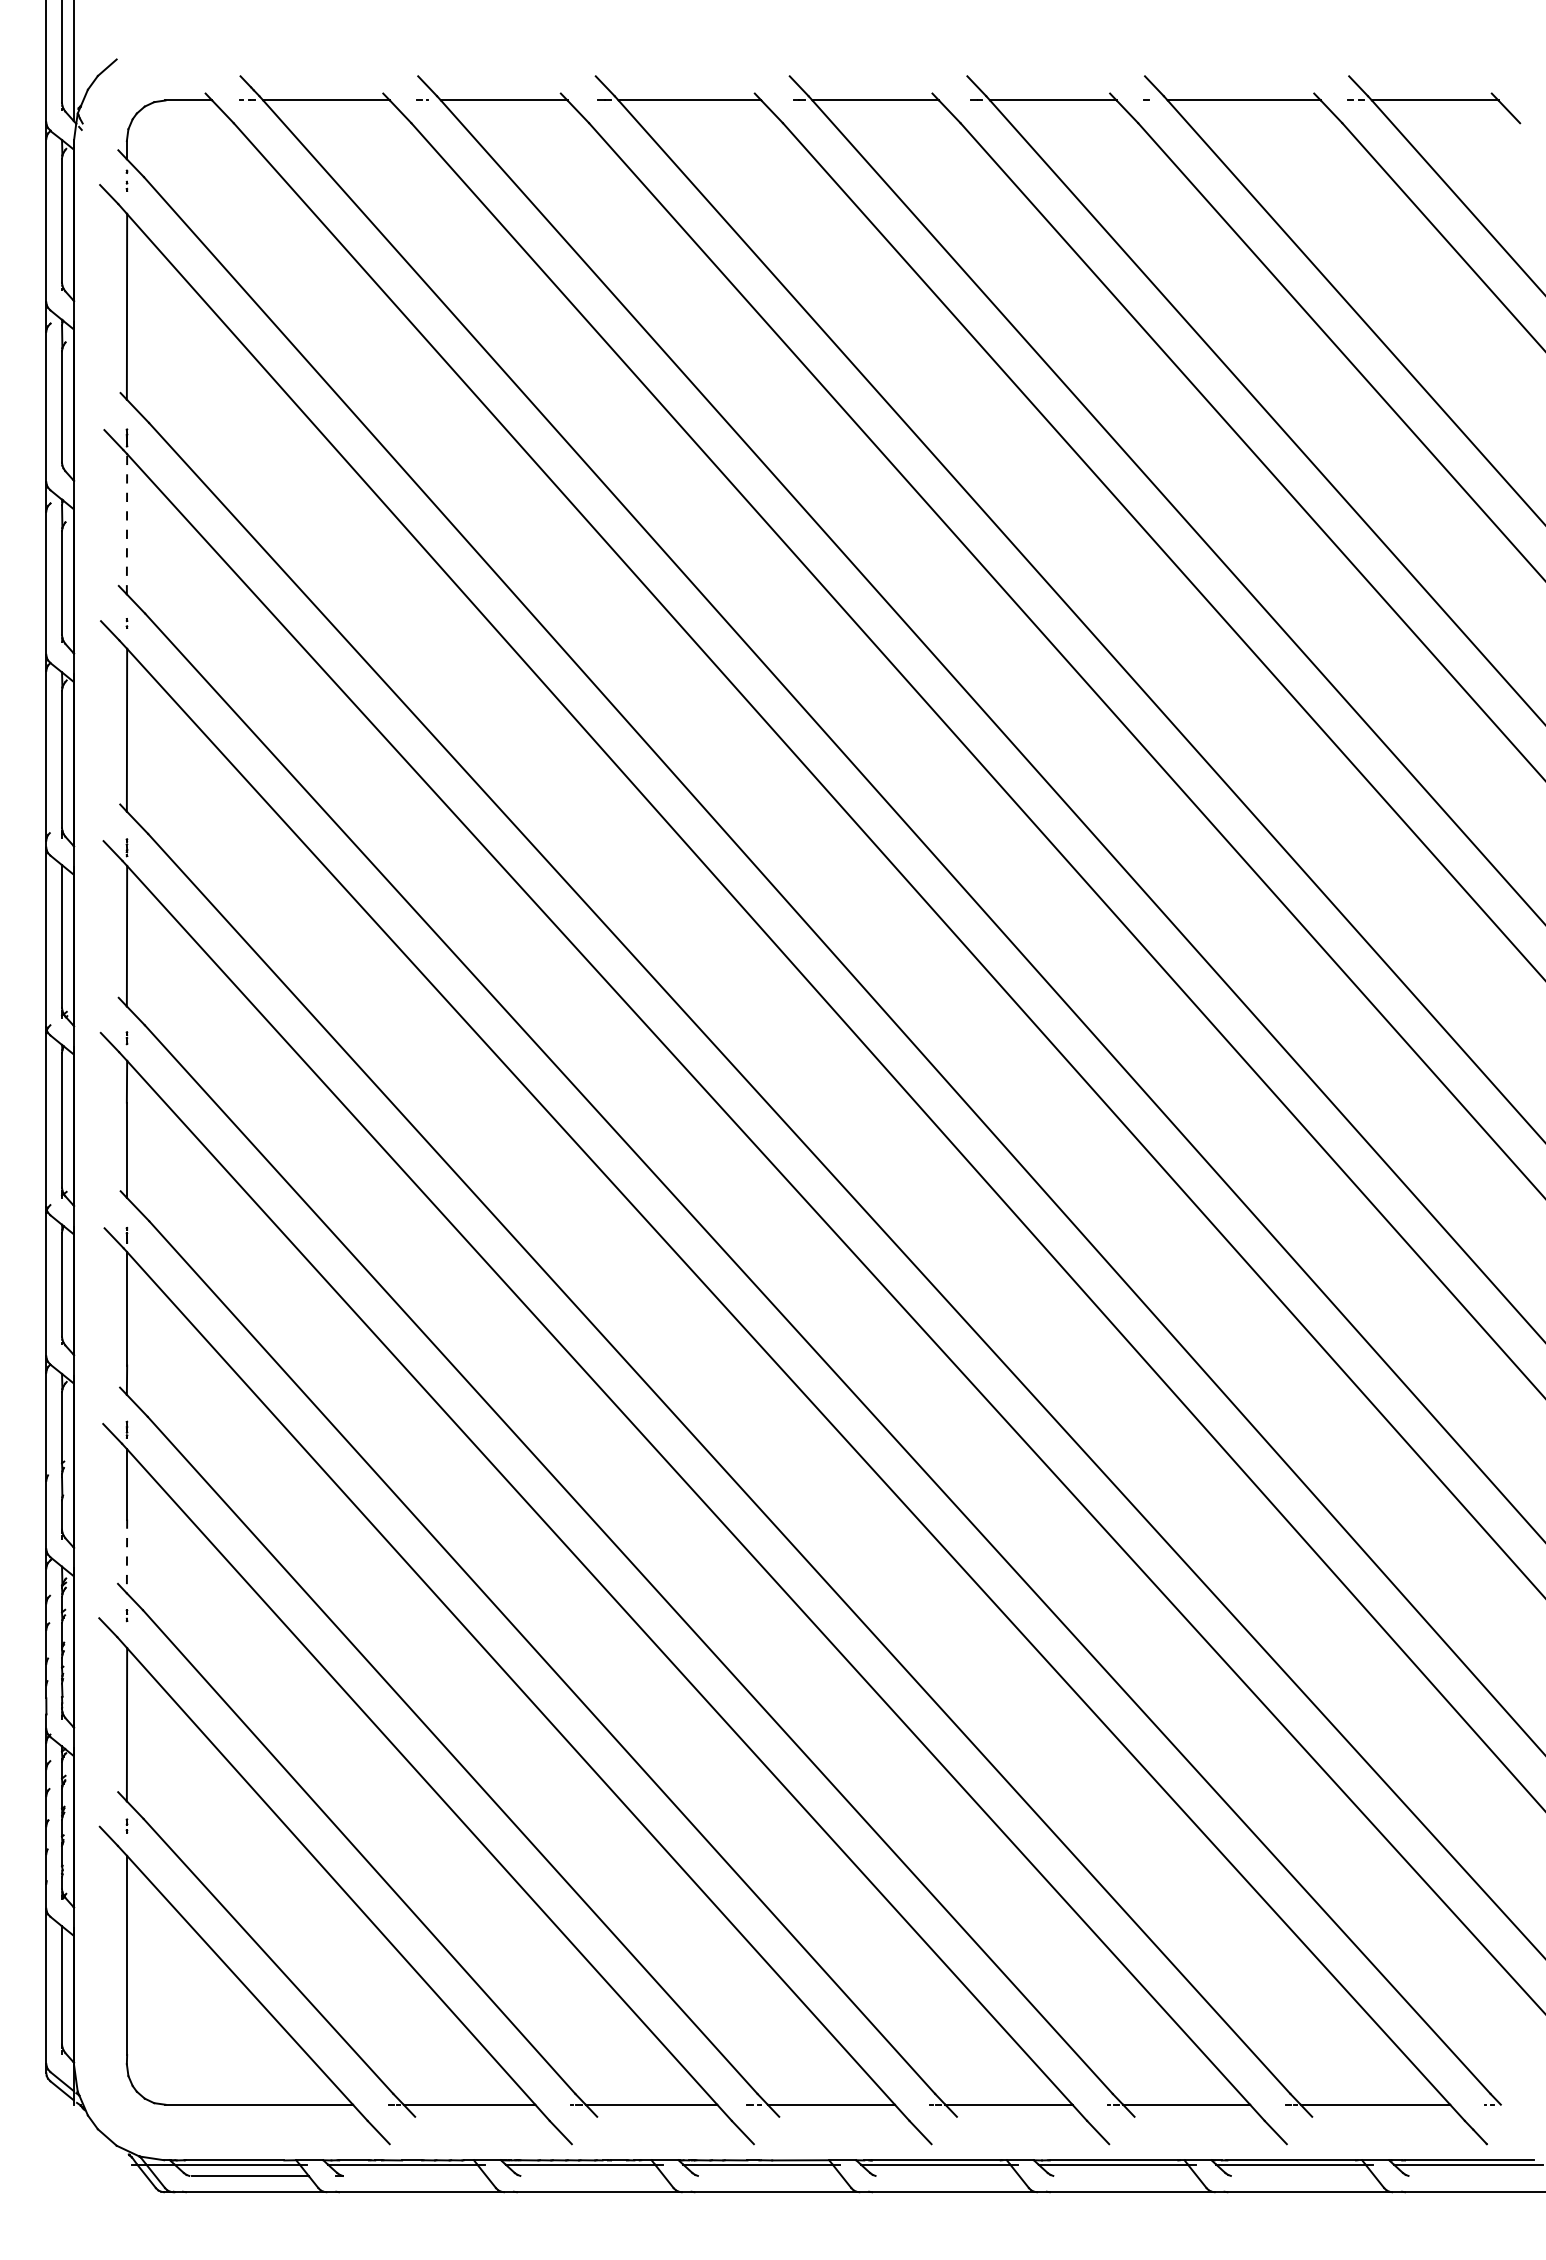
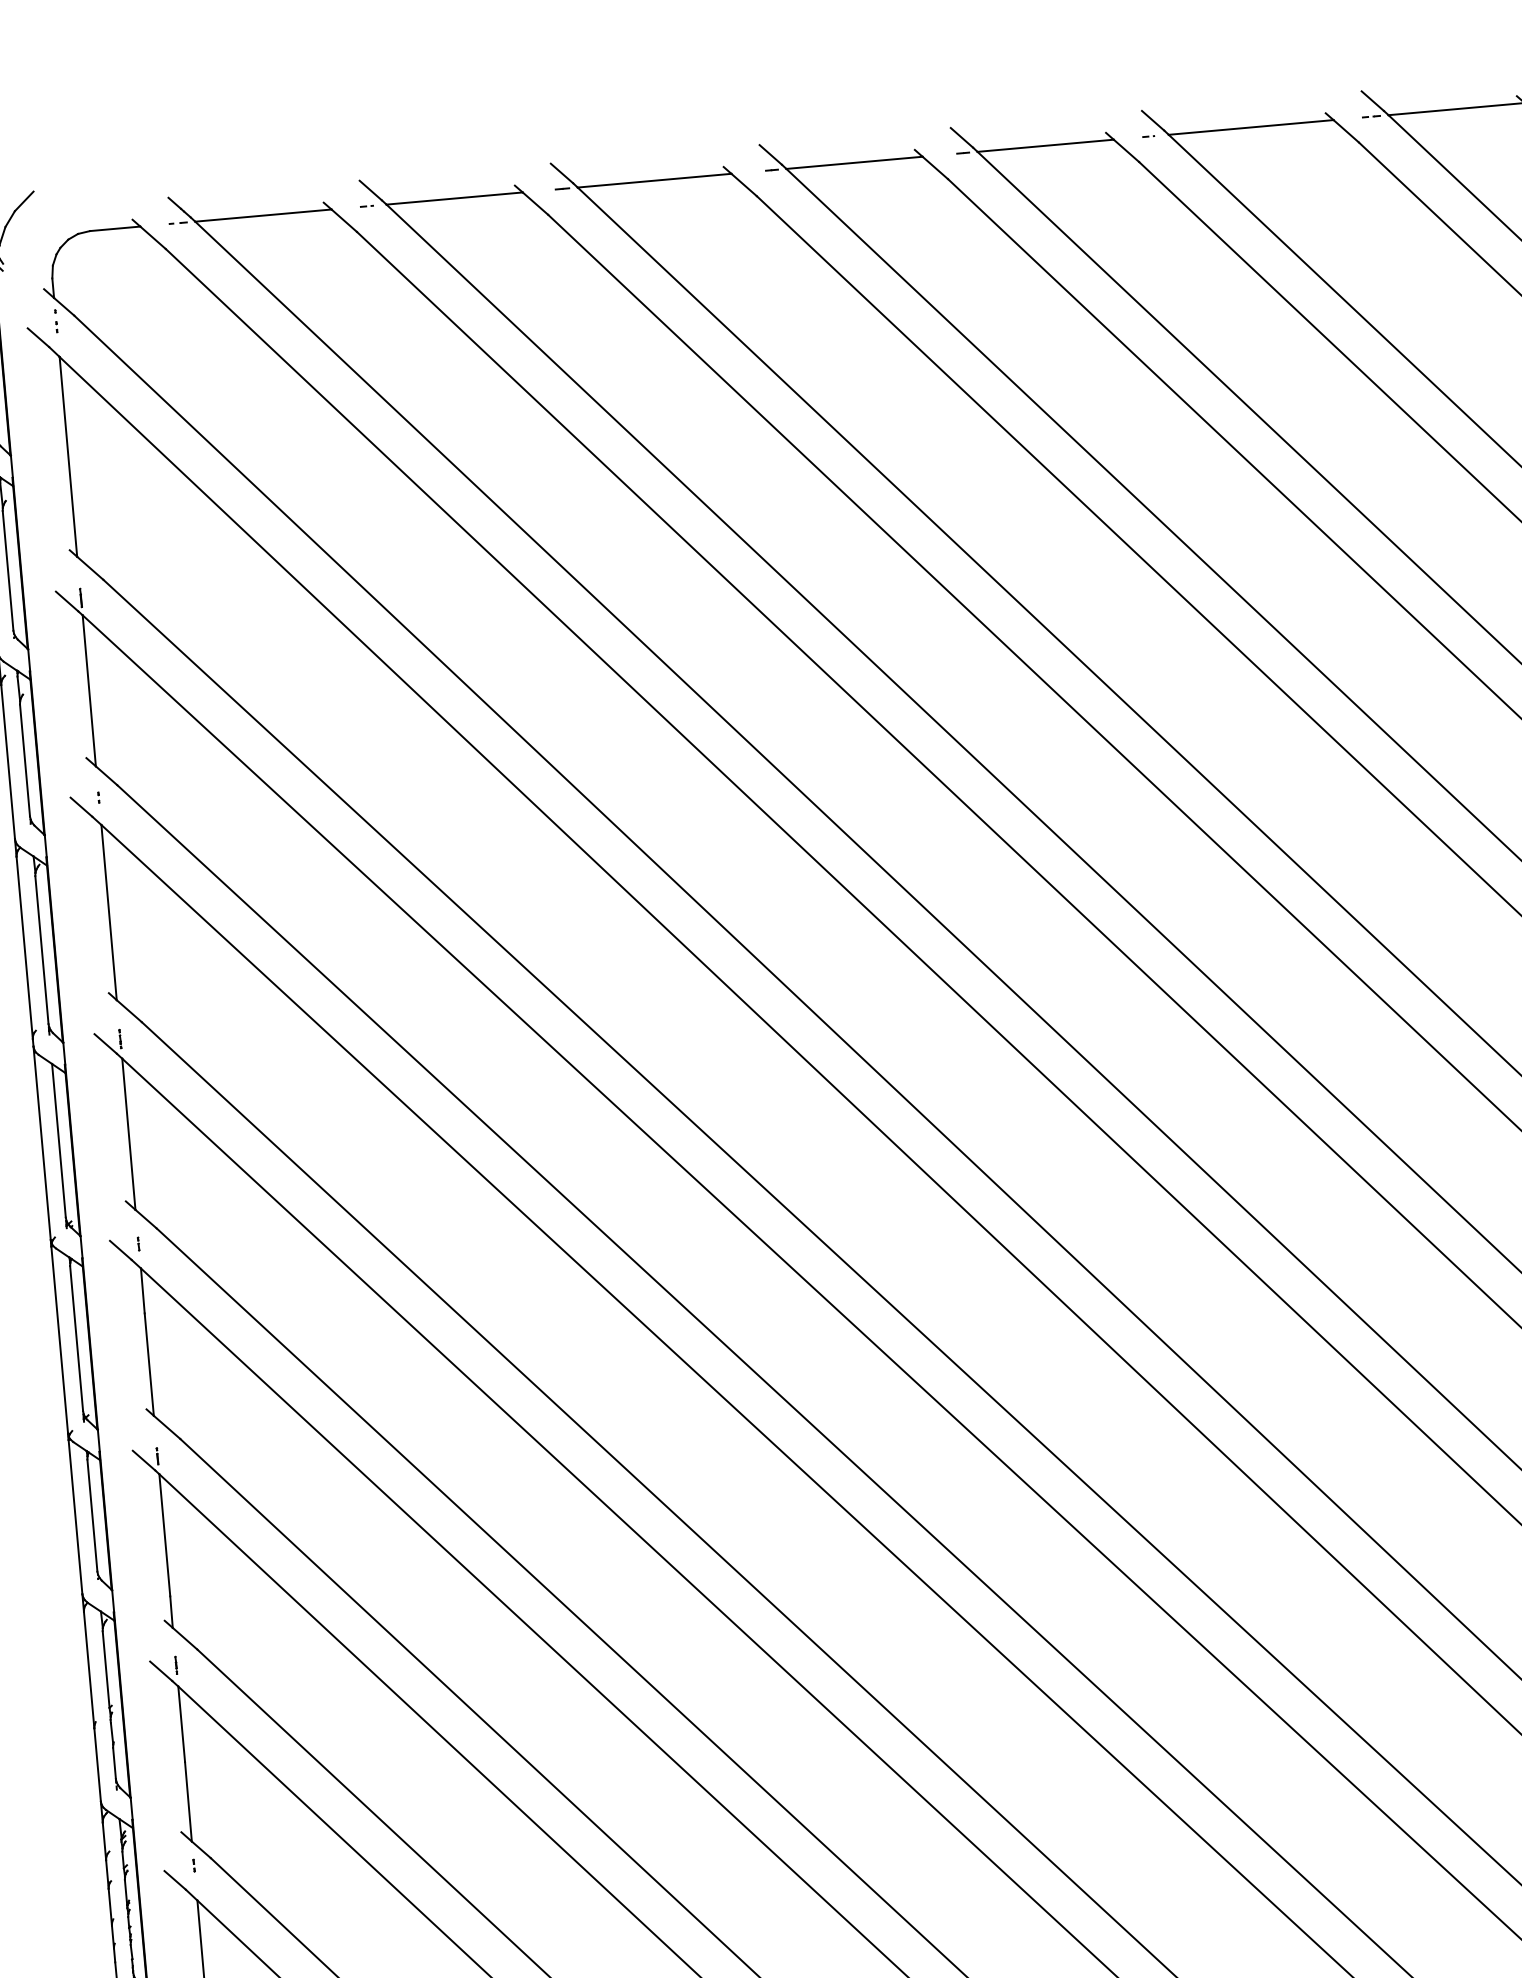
line: (127, 523) -> (89, 690), dashed -> solid
line: (127, 1556) -> (188, 1801), dashed -> solid

